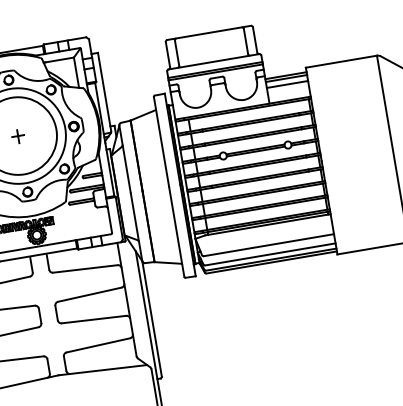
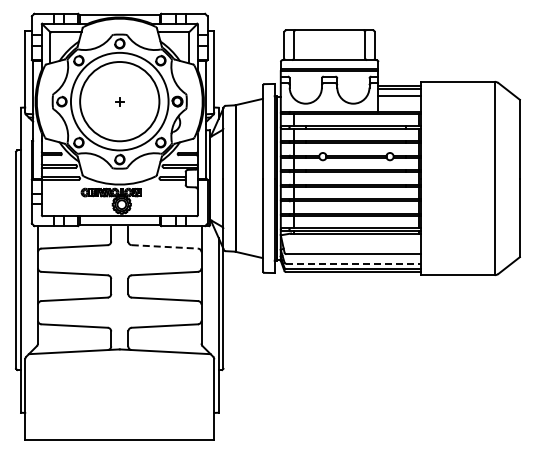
part: (18, 136) -> (119, 102), size x0.6
line: (271, 254) -> (354, 263), solid -> dashed
line: (85, 268) -> (165, 246), solid -> dashed

